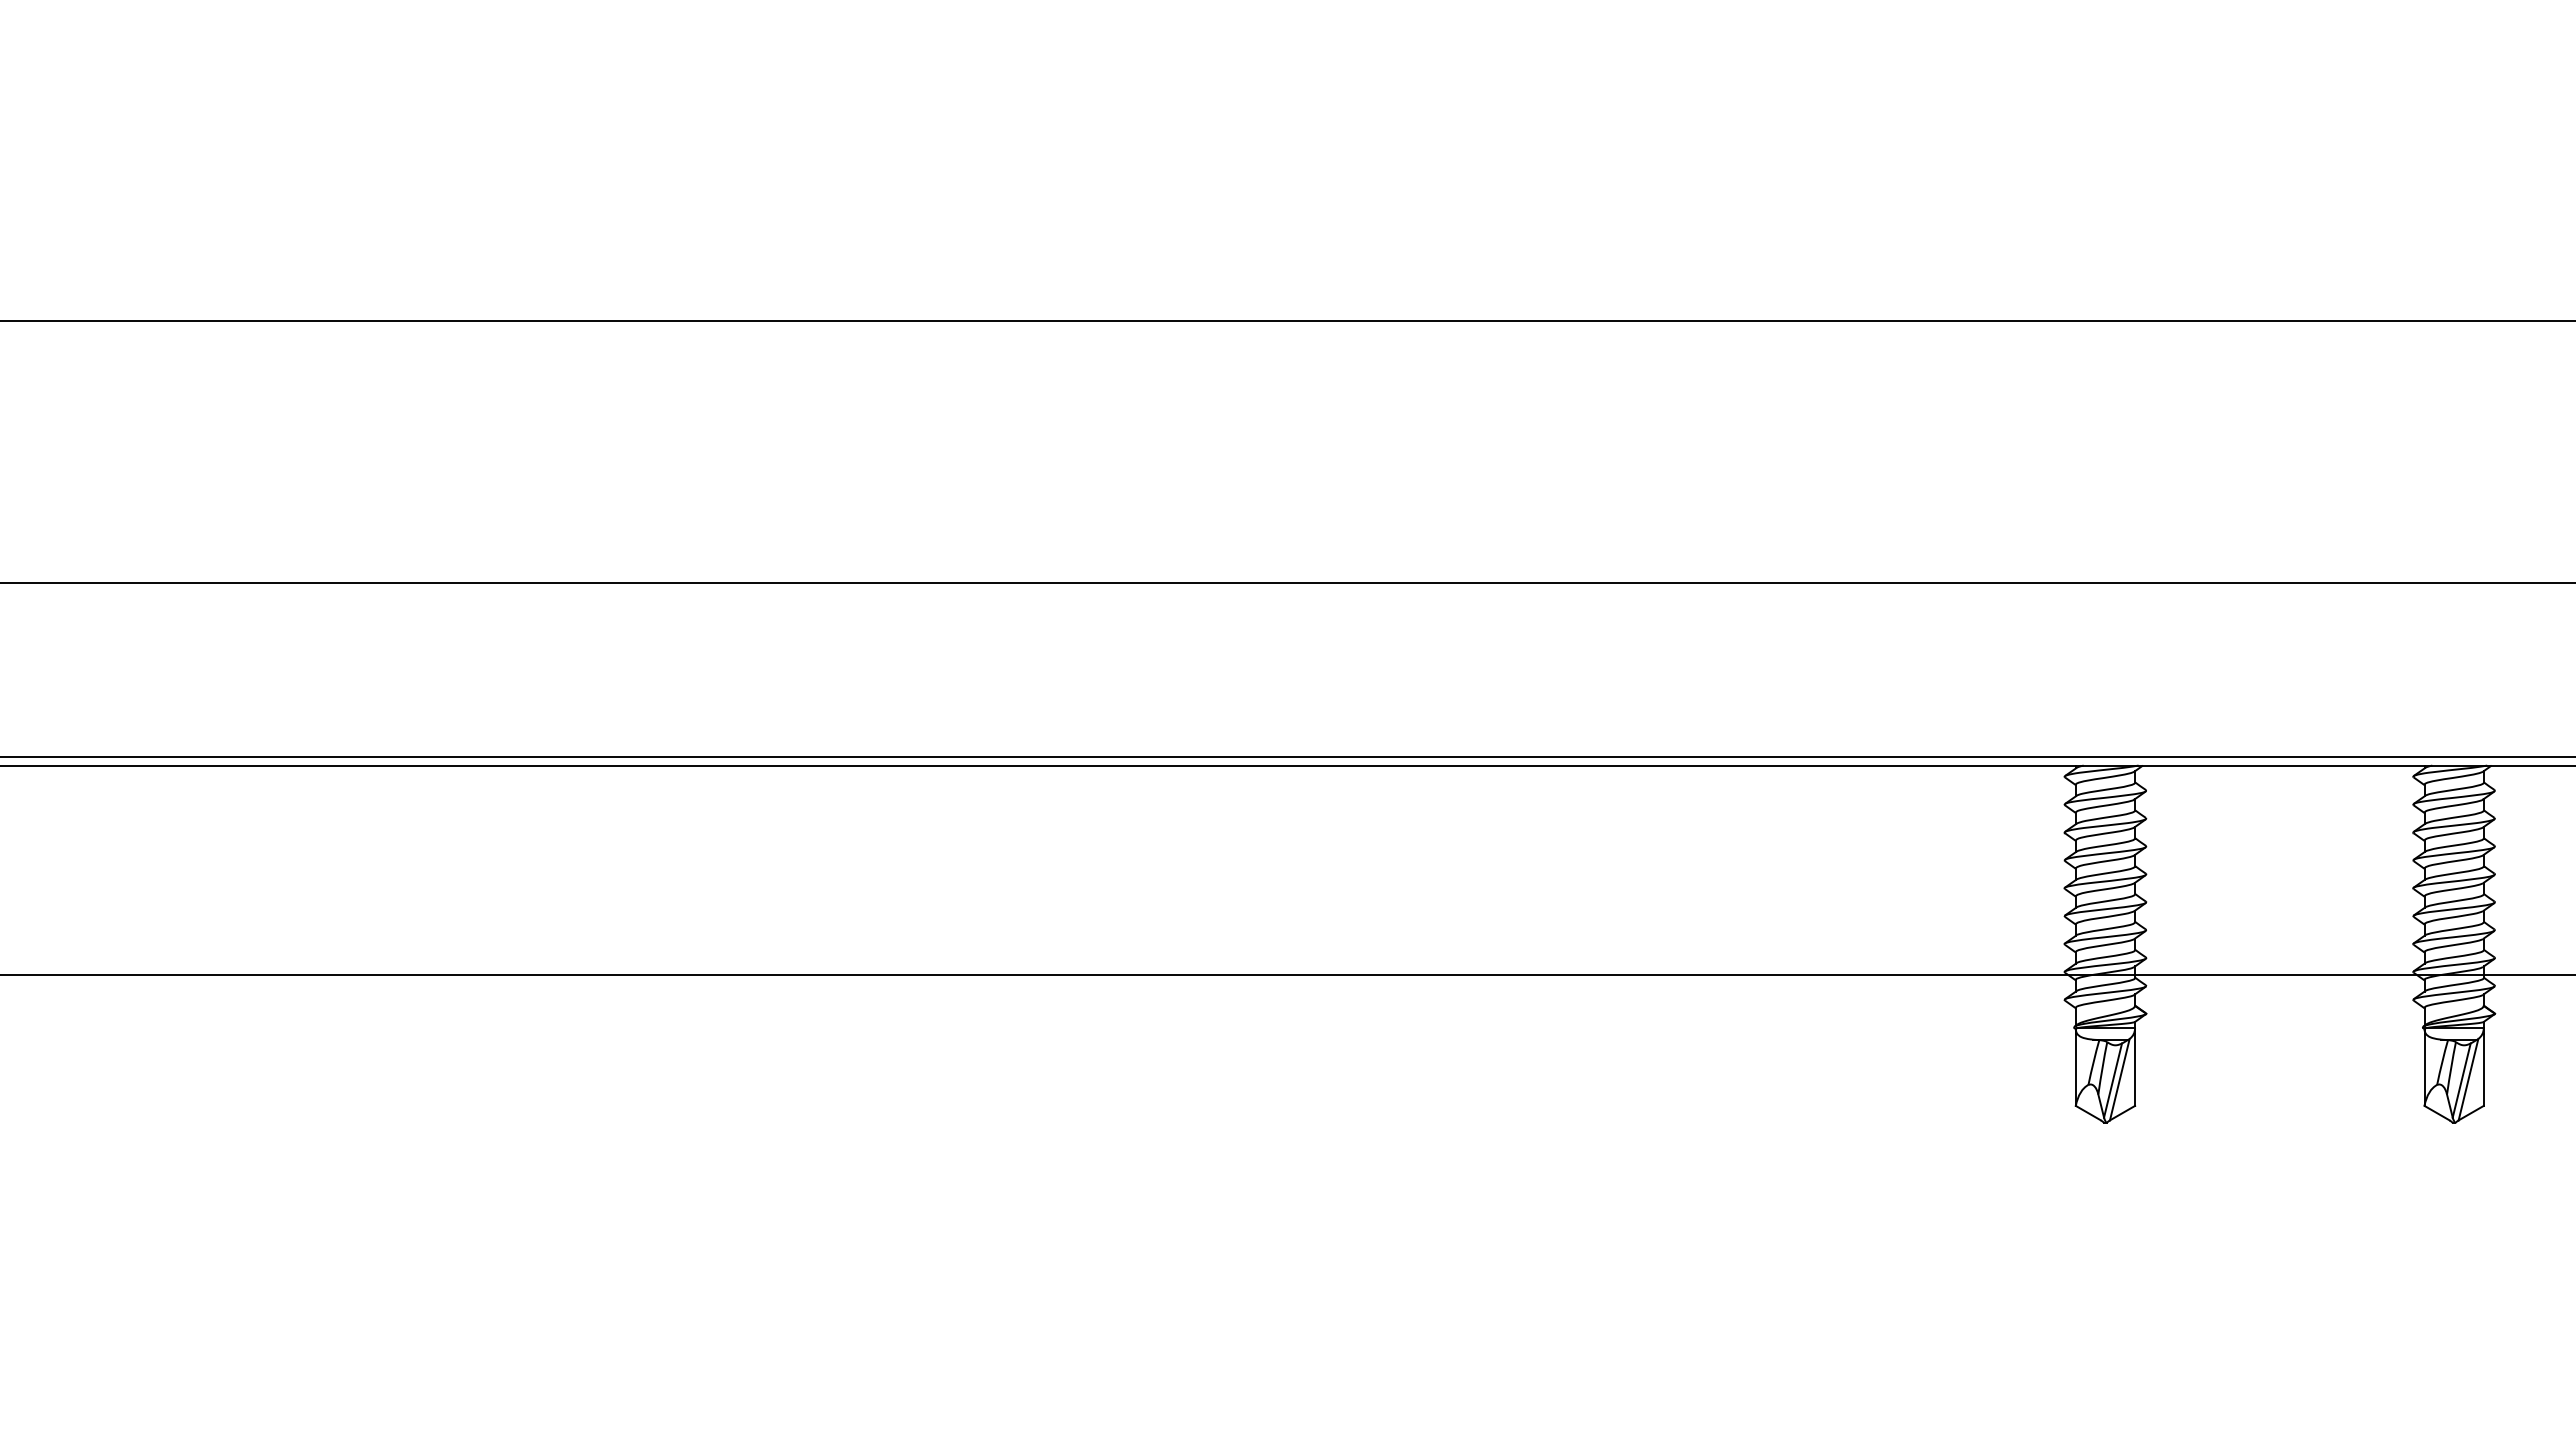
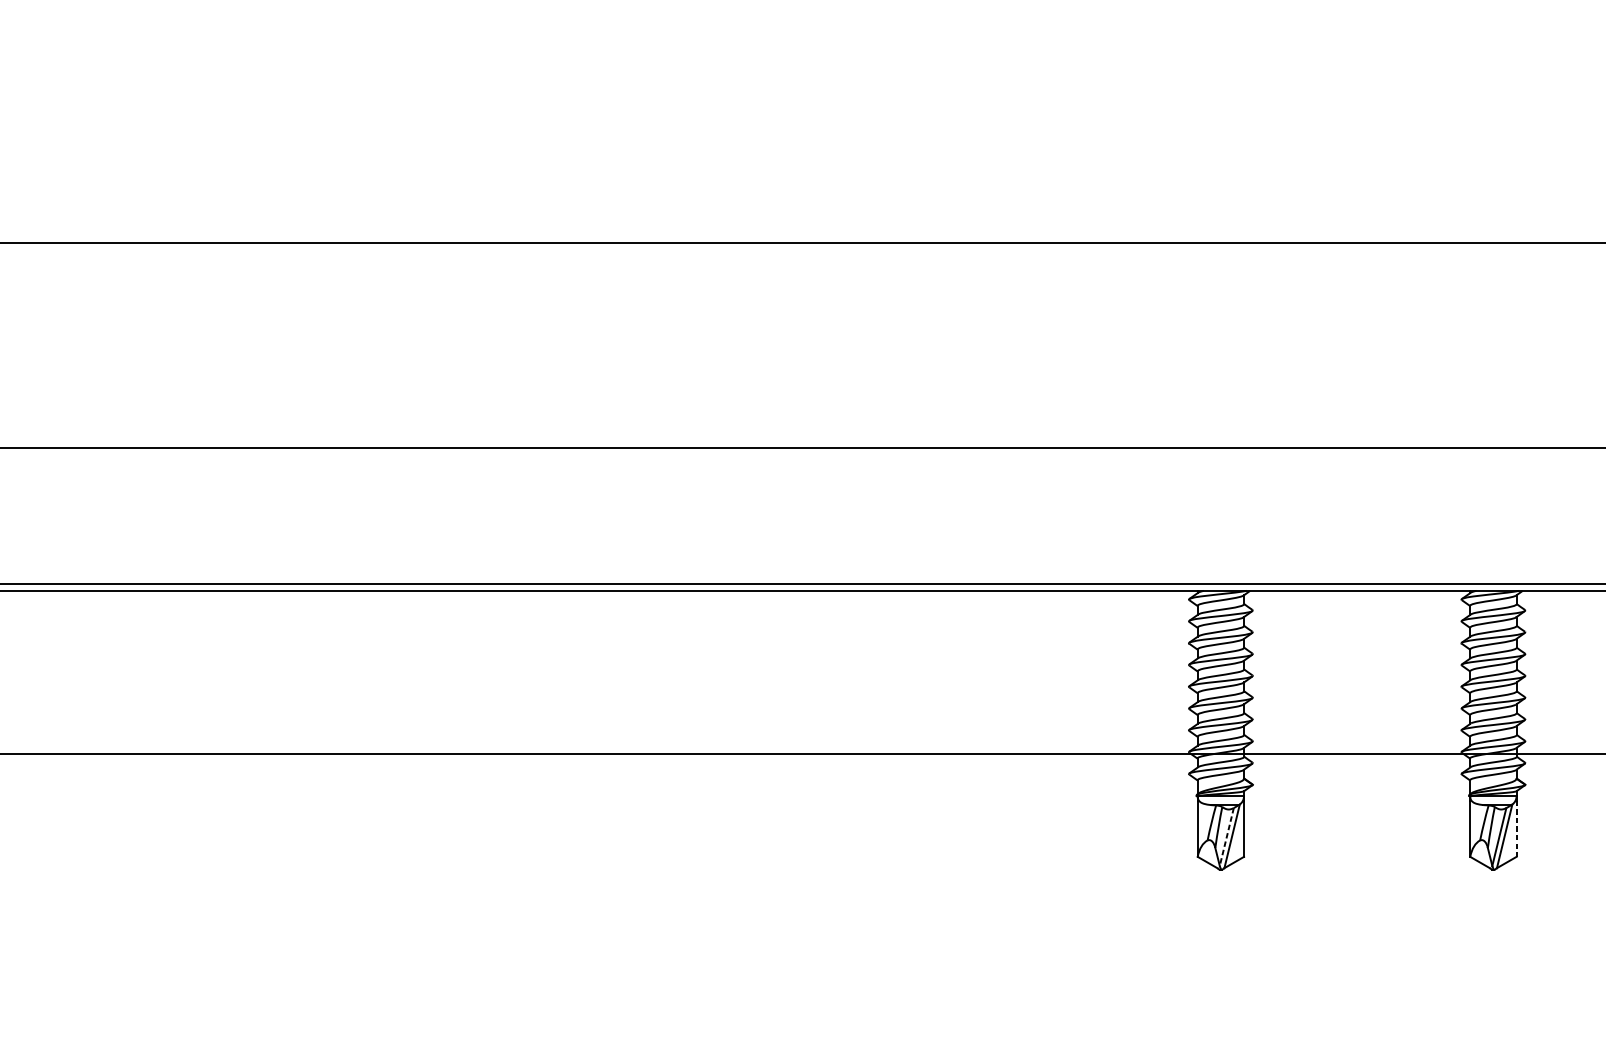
line: (2483, 1070) -> (1516, 829), solid -> dashed
line: (2112, 1081) -> (1226, 837), solid -> dashed

